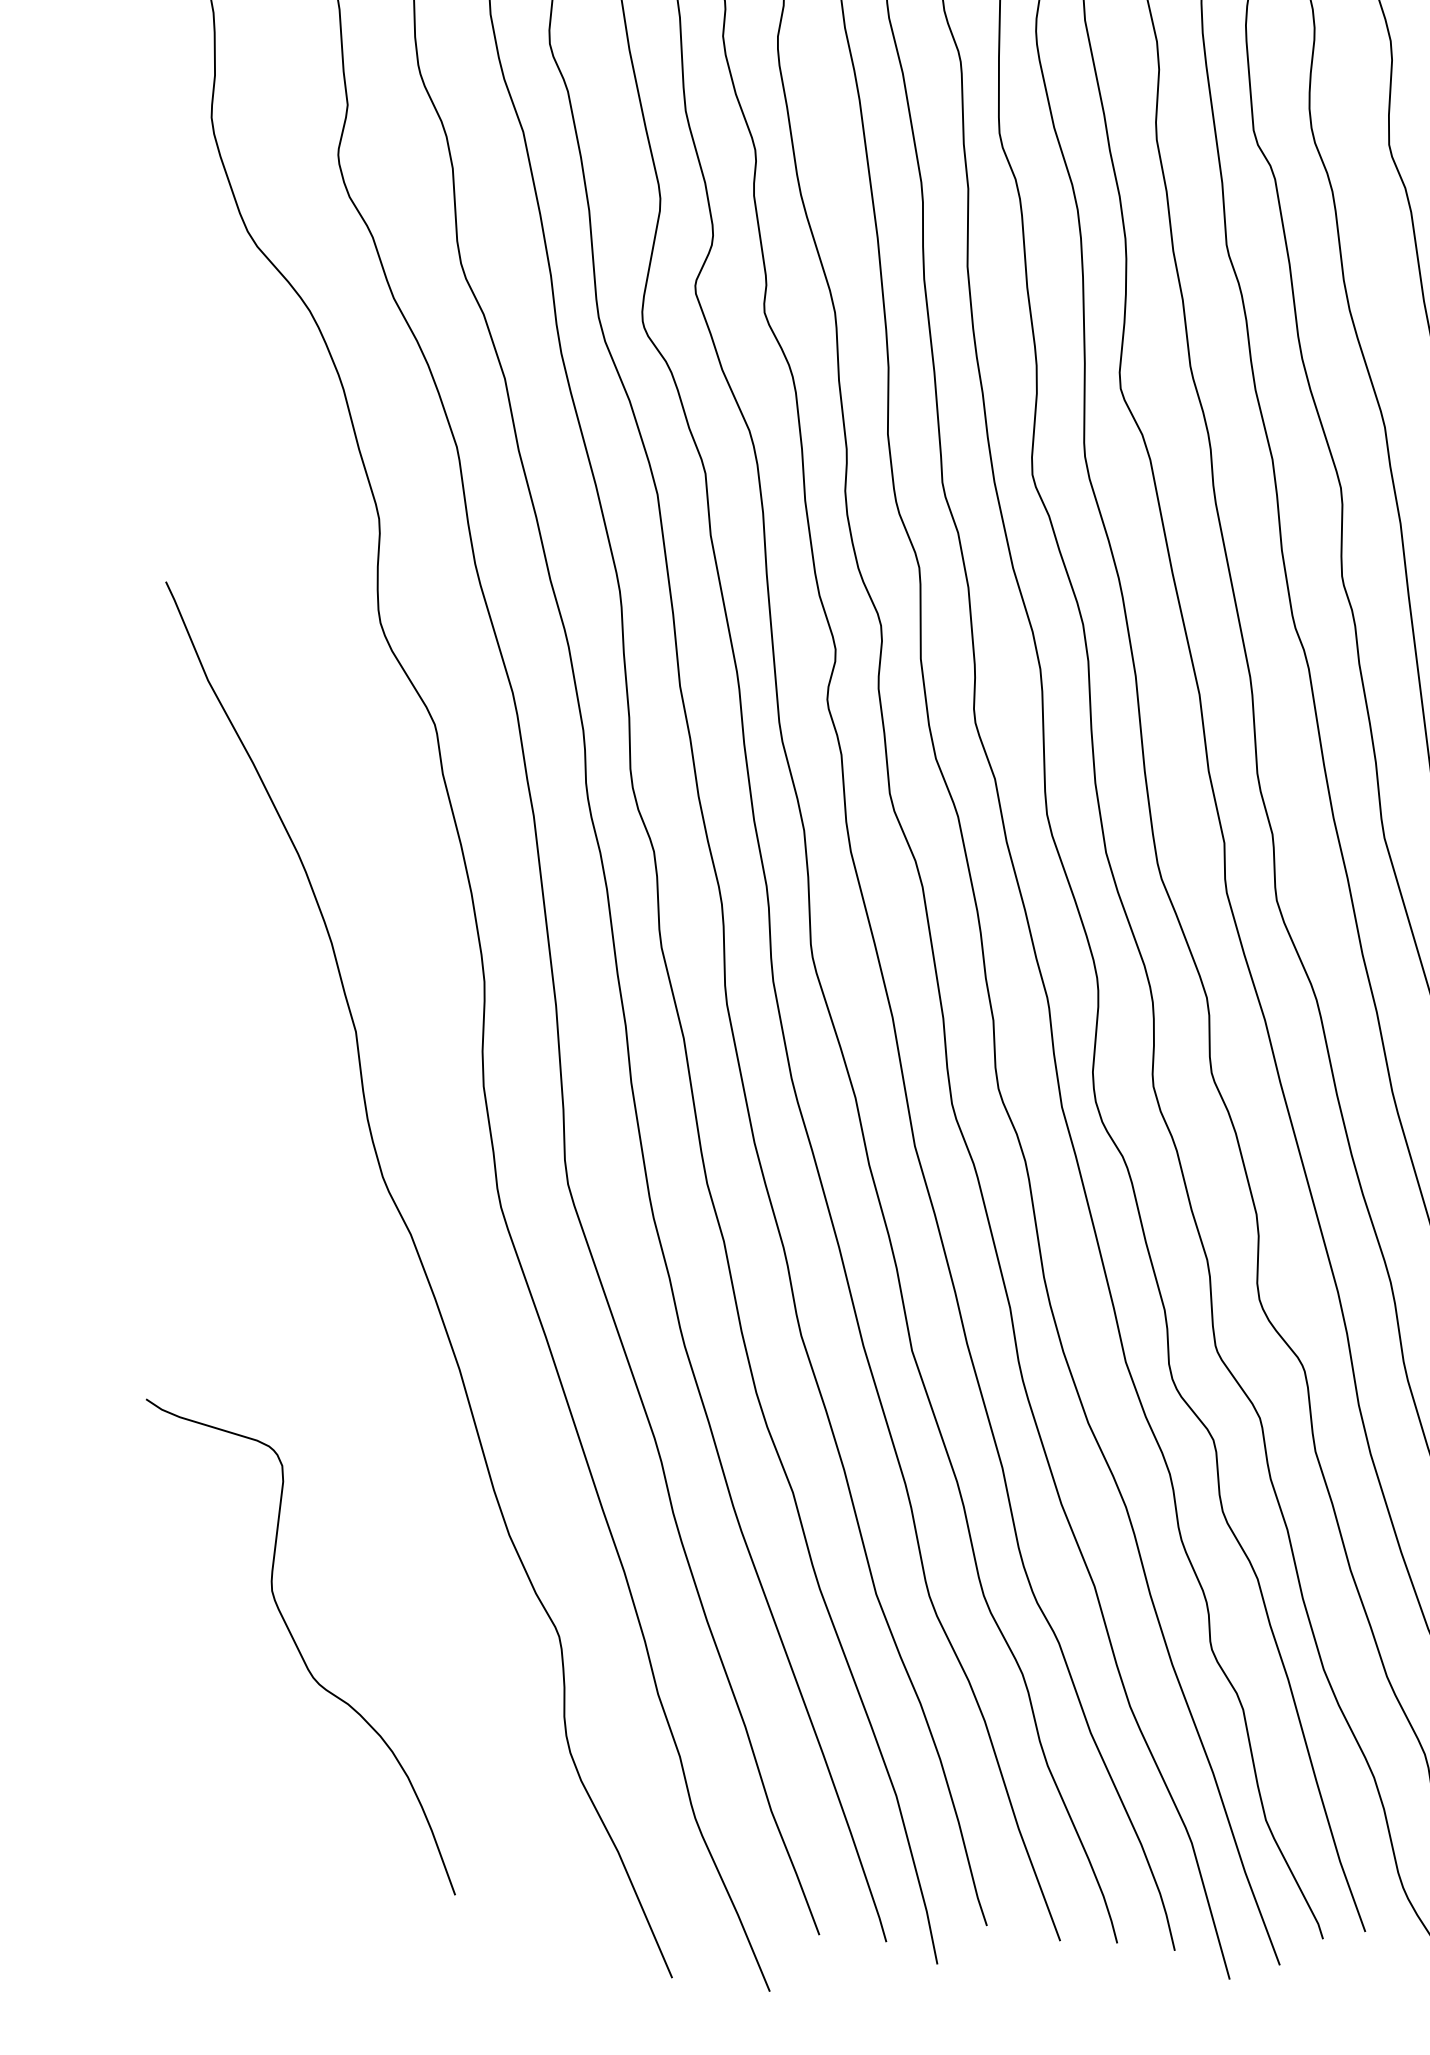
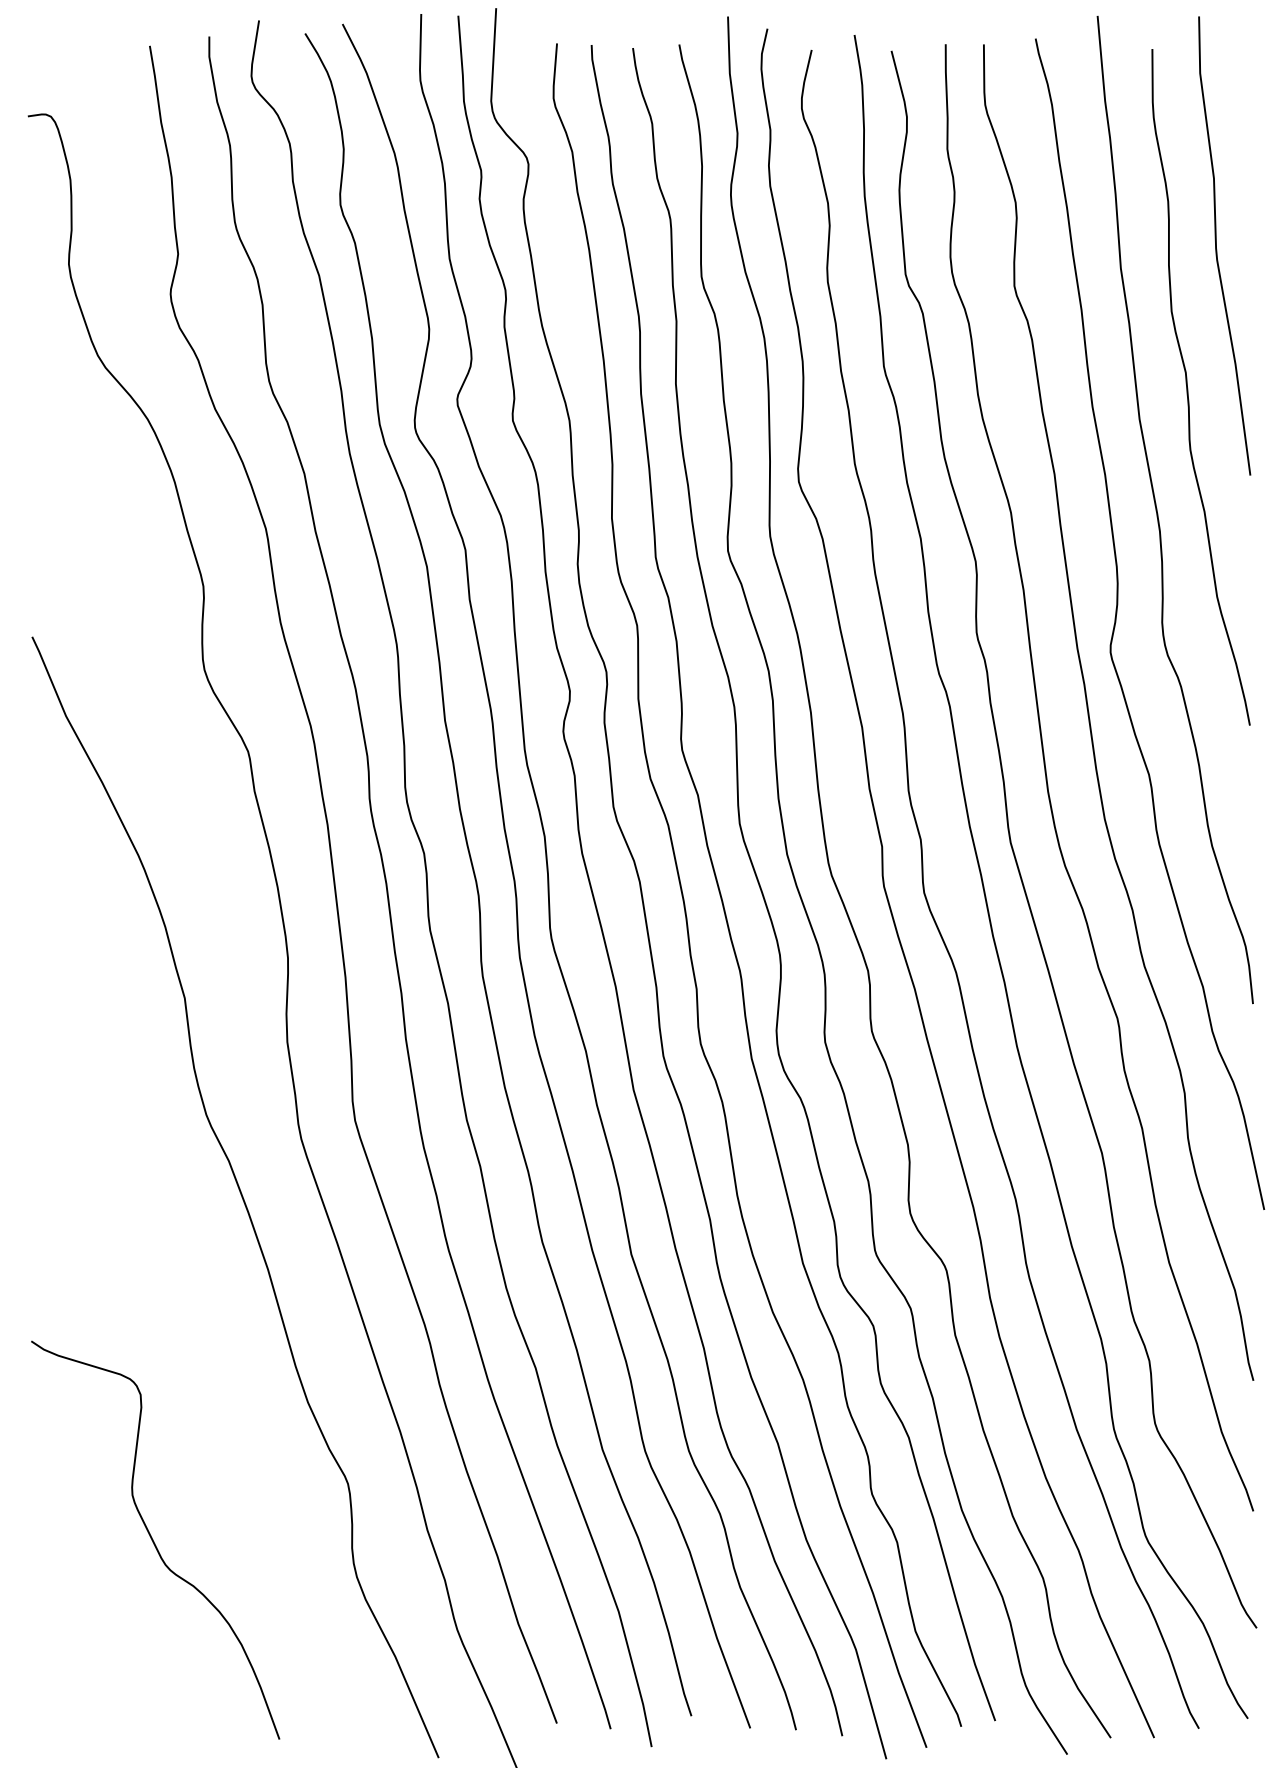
curve: (298, 1646) -> (153, 1539), moved

